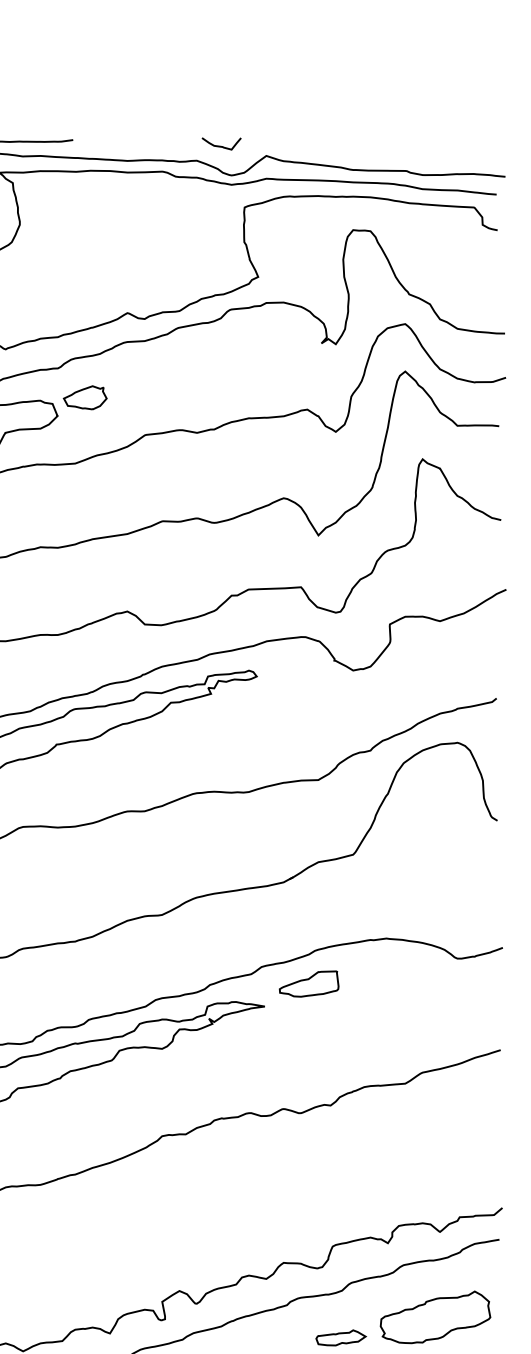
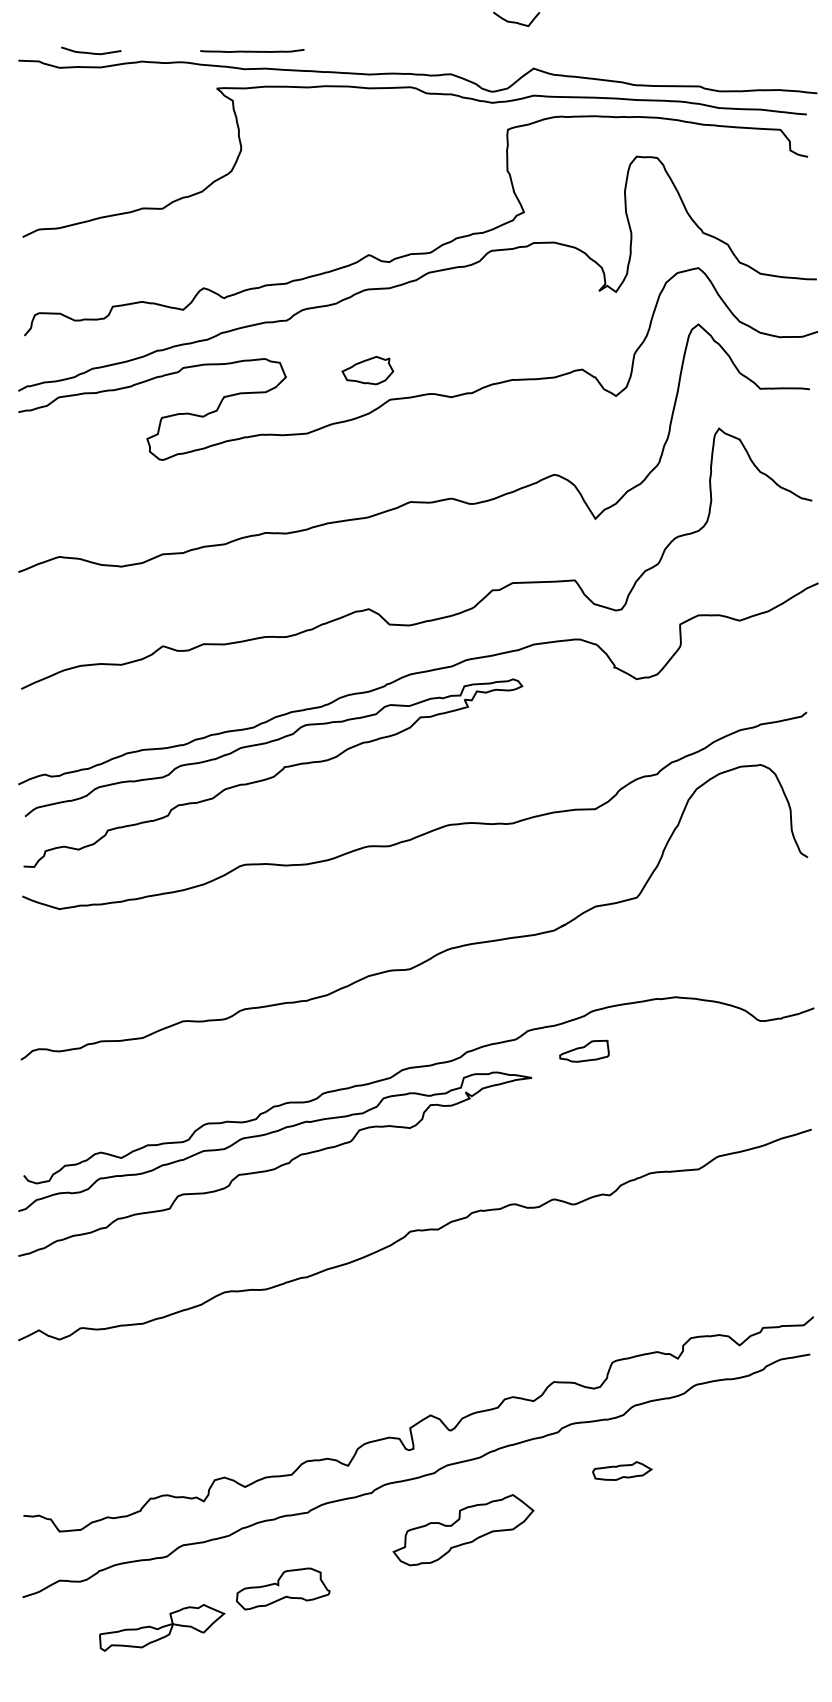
curve: (220, 145) -> (515, 21), moved
part: (85, 397) -> (367, 370), moved
part: (309, 984) -> (584, 1051), size x0.7
part: (435, 1317) -> (734, 1446), removed

